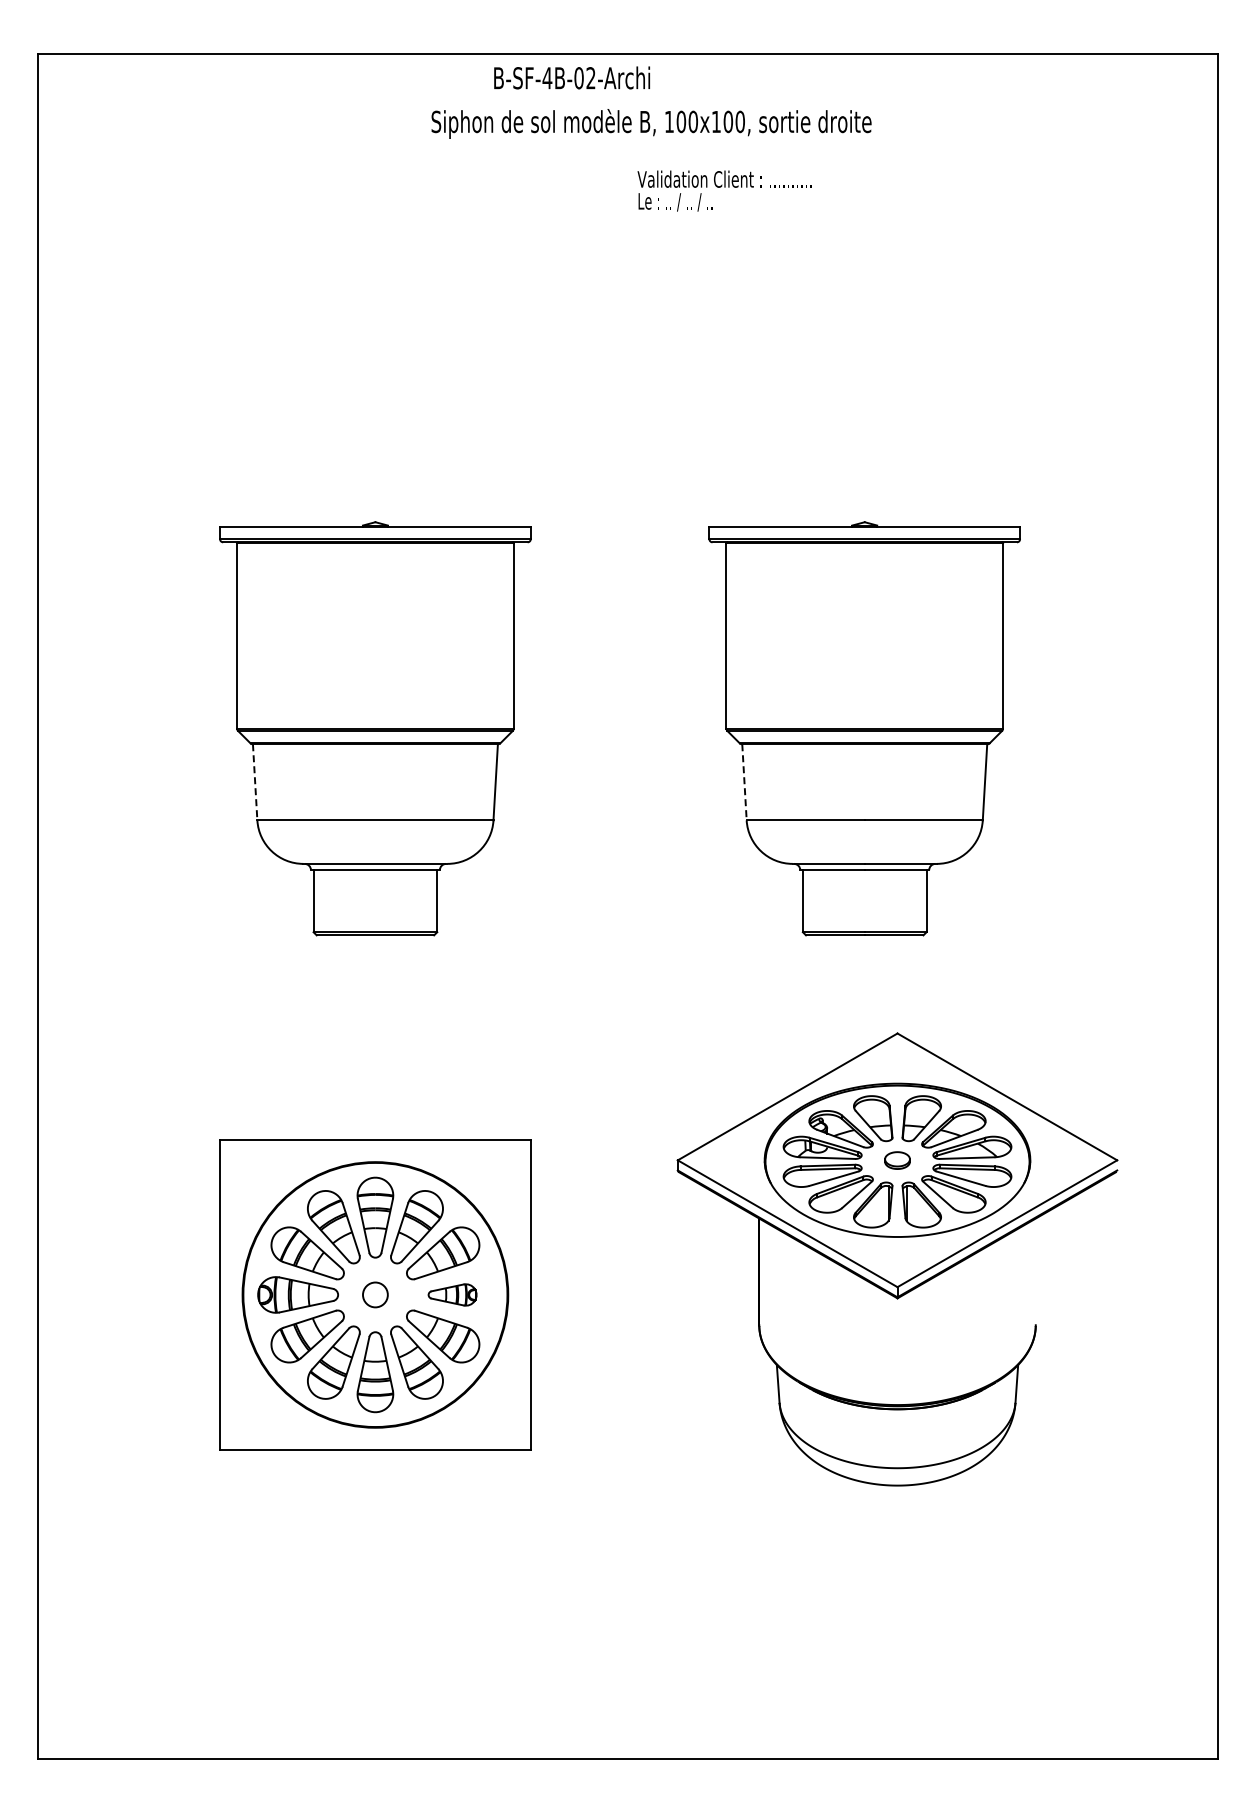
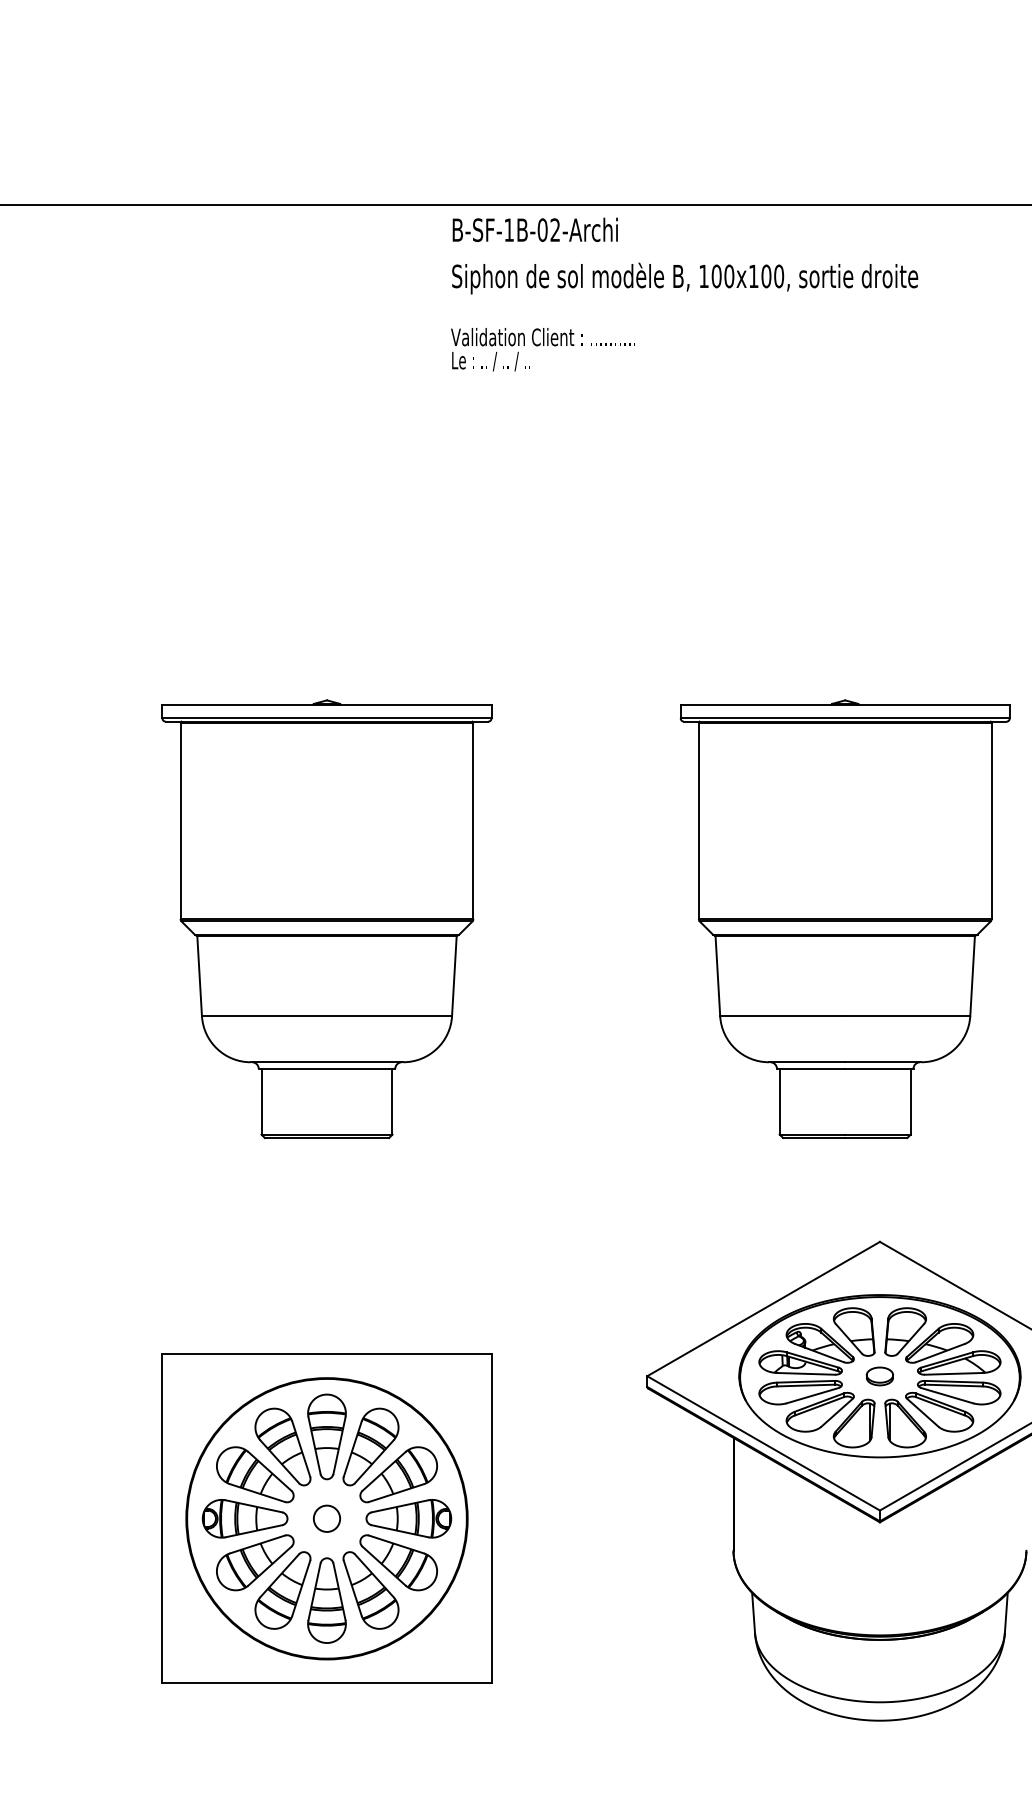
text: (547, 78) -> (509, 230), B-SF-4B-02-Archi -> B-SF-1B-02-Archi
text: (651, 123) -> (685, 278), moved
text: (724, 190) -> (543, 349), moved
line: (255, 782) -> (199, 976), dashed -> solid
line: (744, 782) -> (717, 976), dashed -> solid
part: (452, 1294) -> (408, 1518), size x1.67

